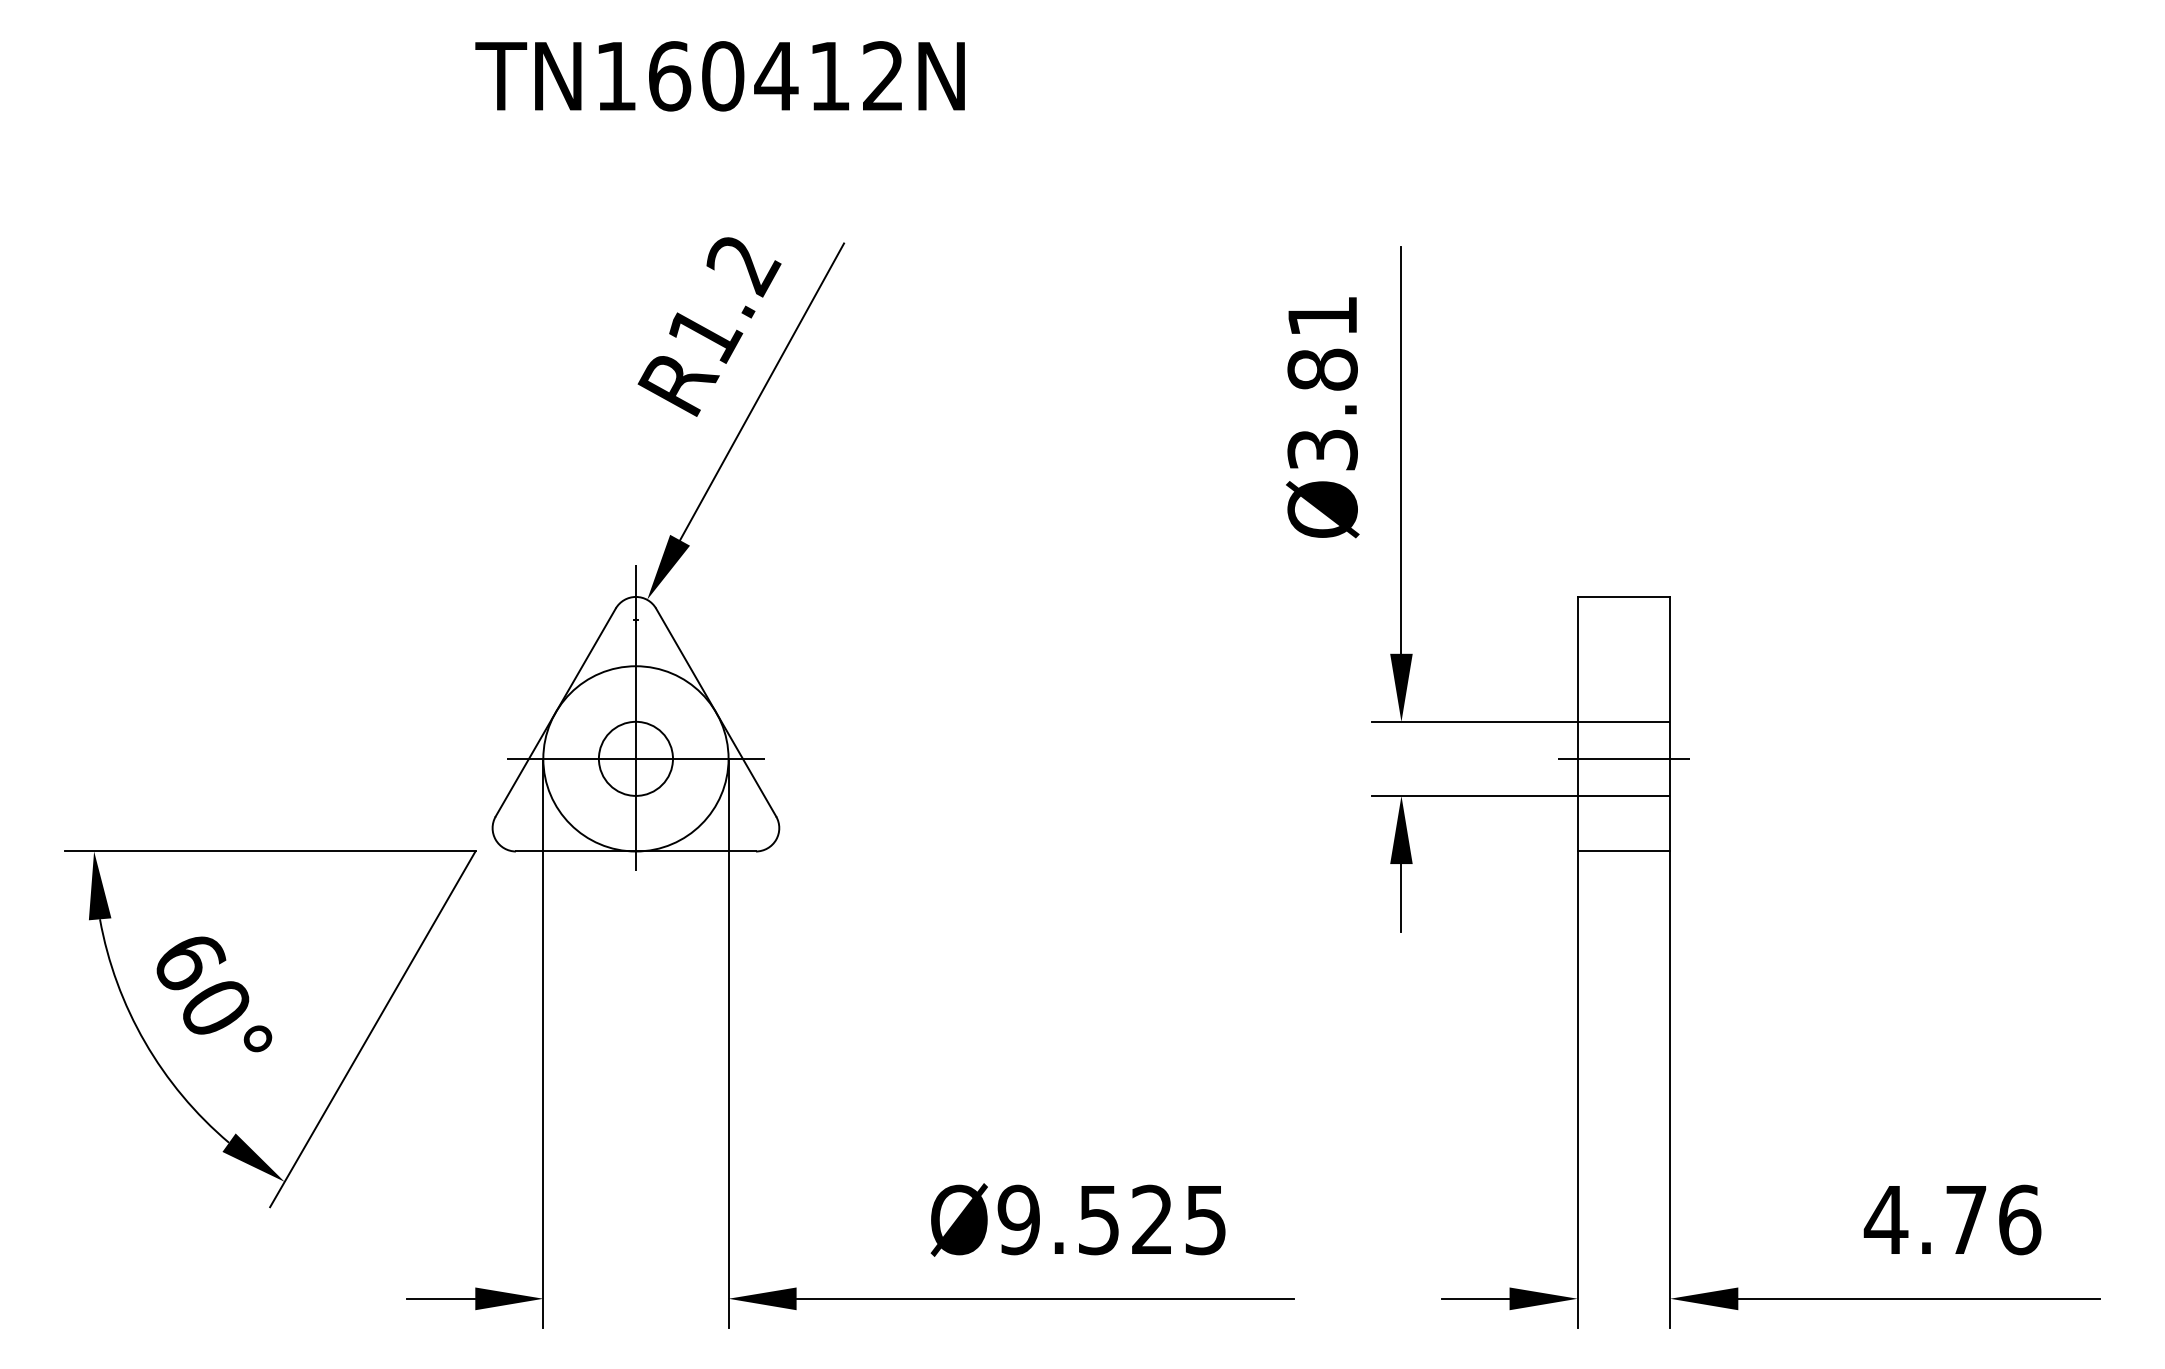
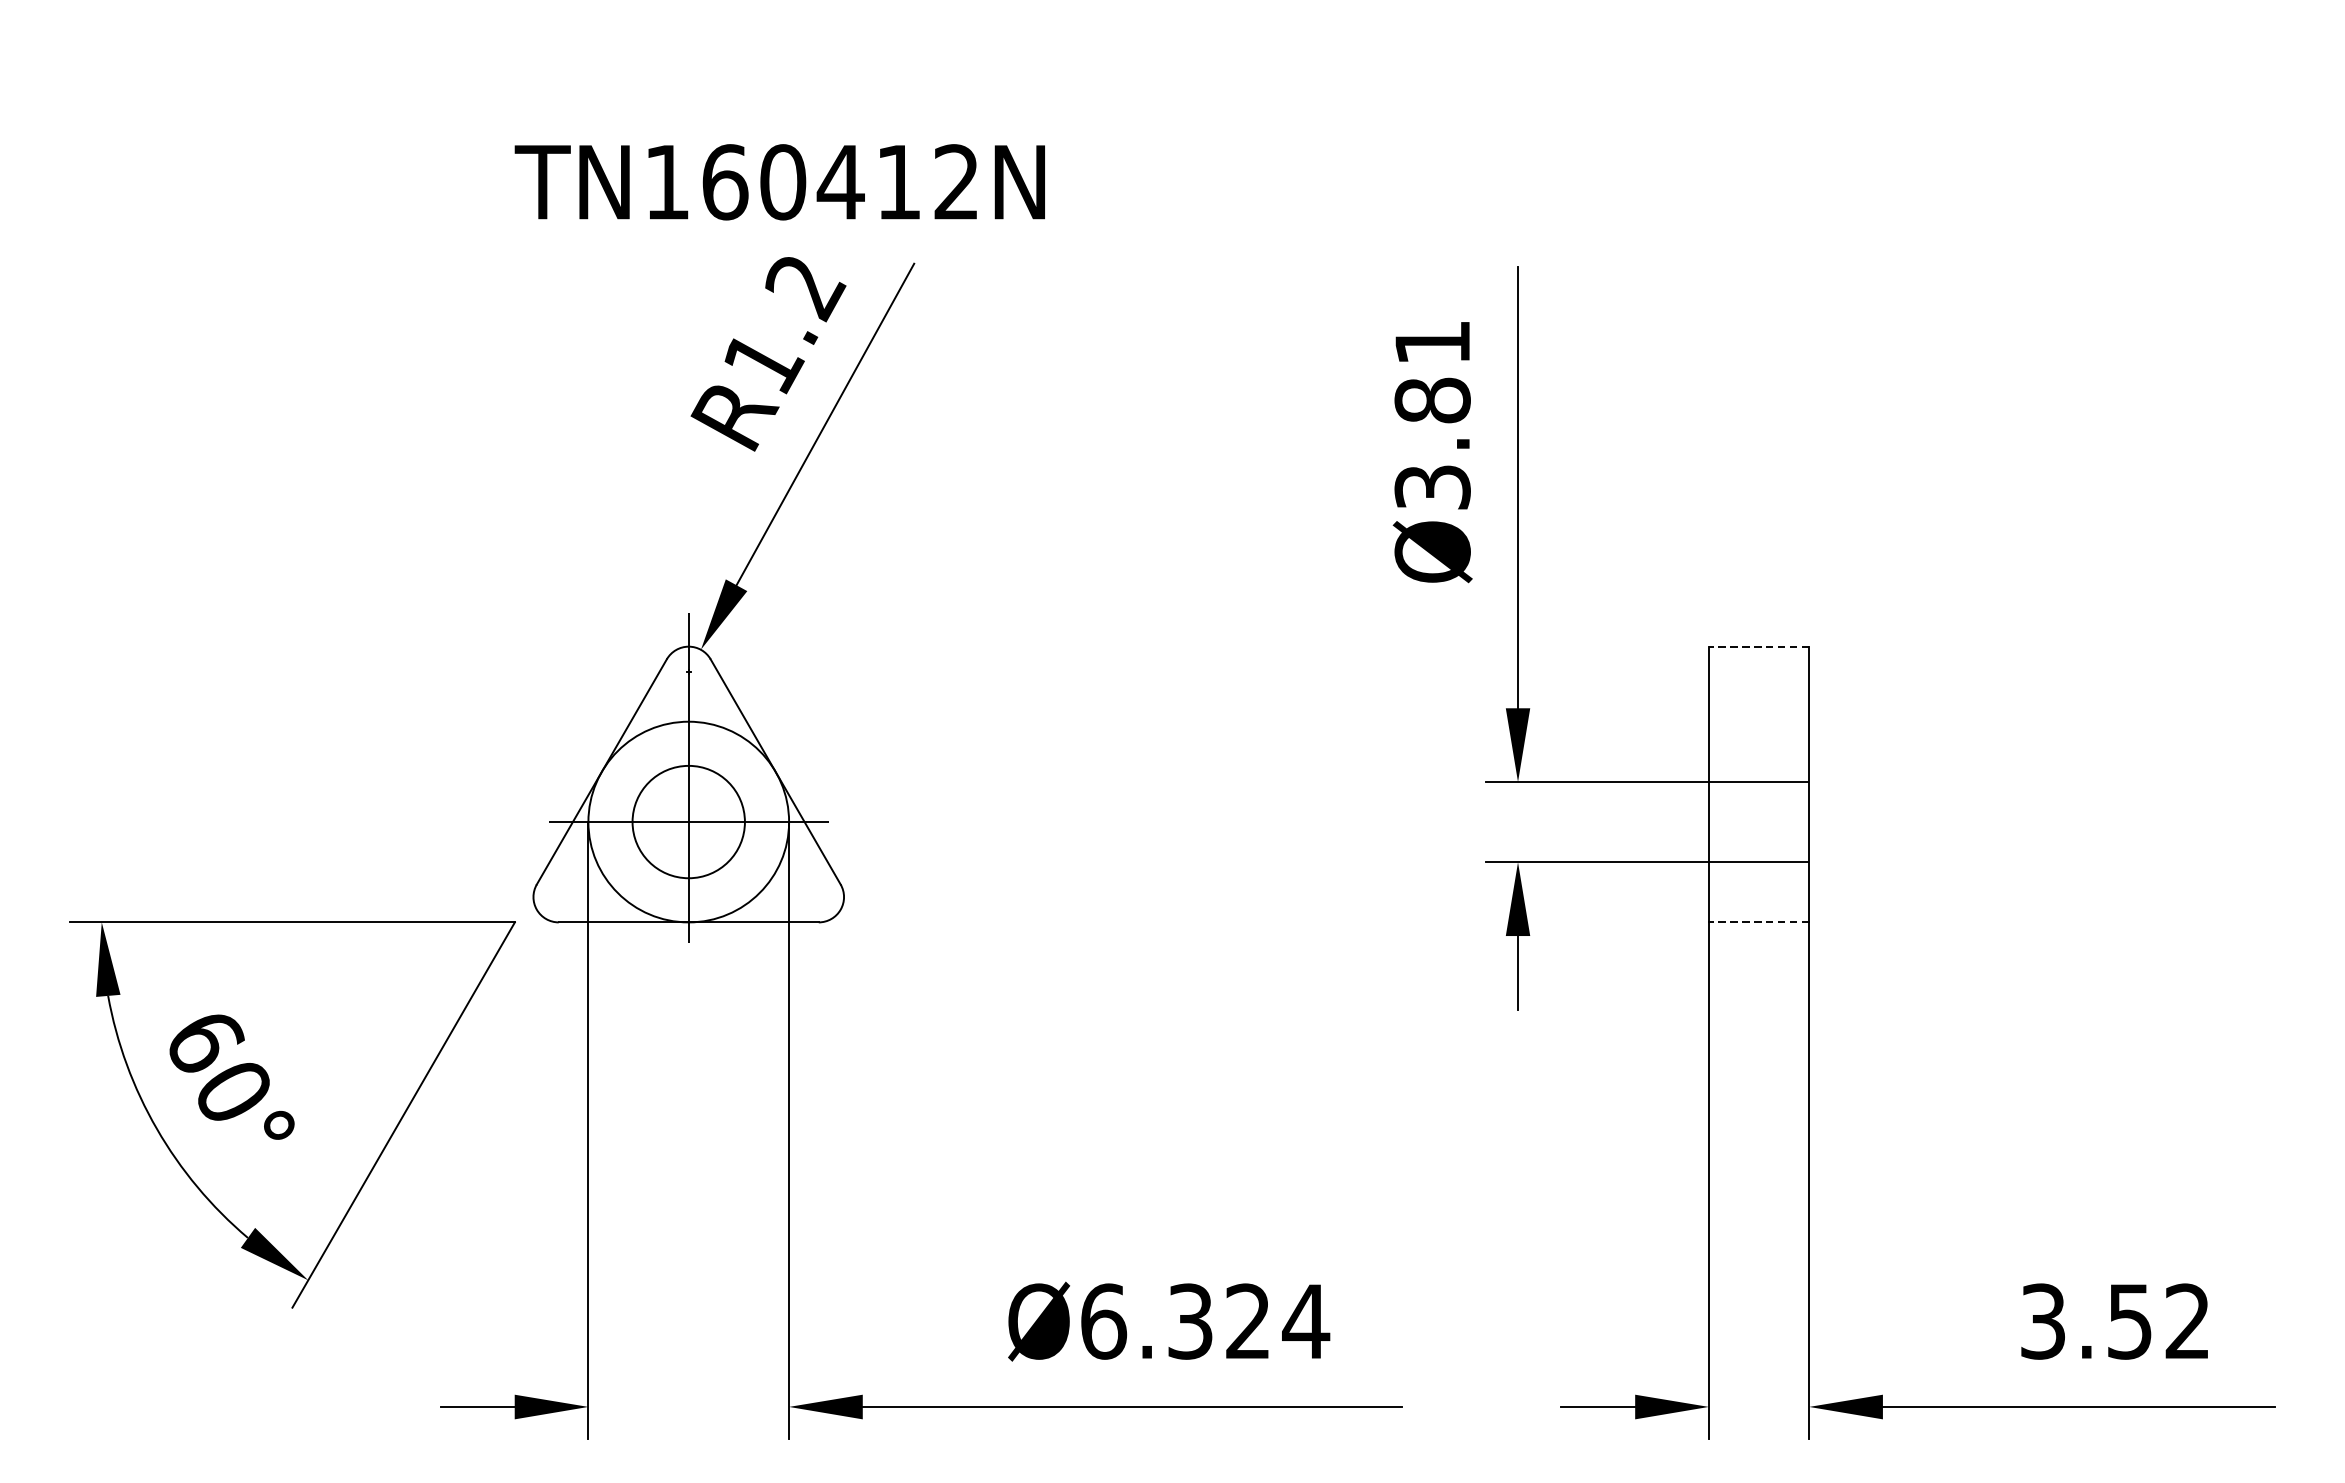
text: (719, 76) -> (779, 182), moved
line: (1623, 596) -> (1758, 646), solid -> dashed
circle: (635, 758) -> (688, 821), size x1.4
line: (1623, 758) -> (1758, 821), removed
line: (1623, 851) -> (1758, 922), solid -> dashed
text: (1112, 1219) -> (1204, 1321), Ø9.525 -> Ø6.324
text: (1952, 1219) -> (2114, 1321), 4.76 -> 3.52

